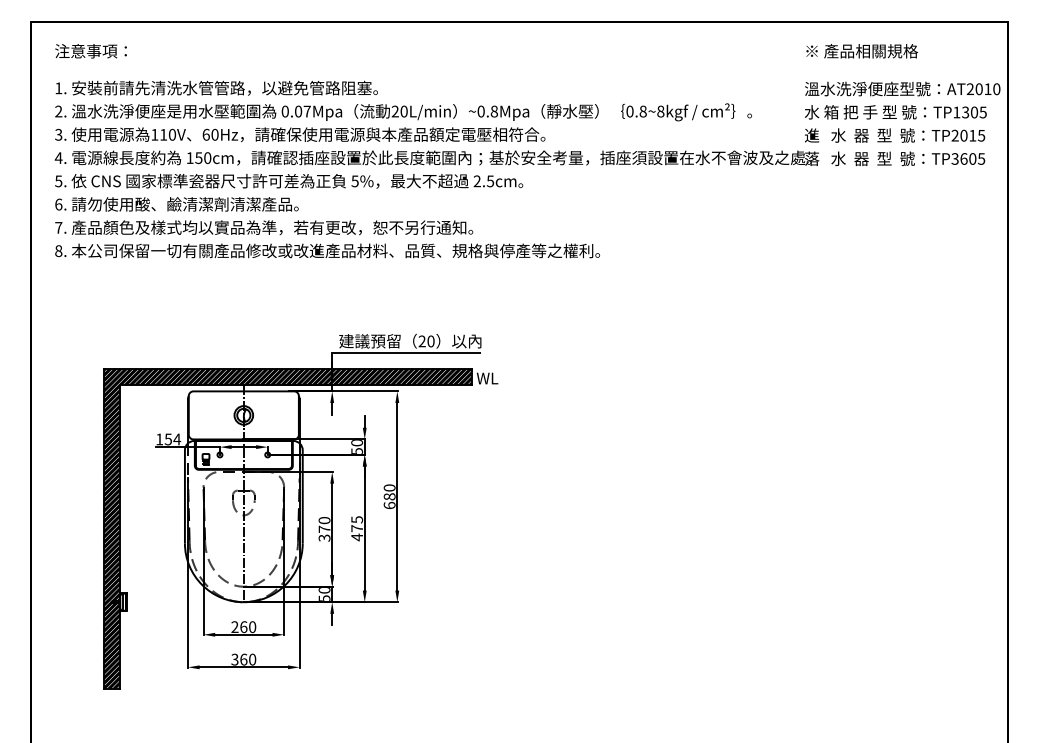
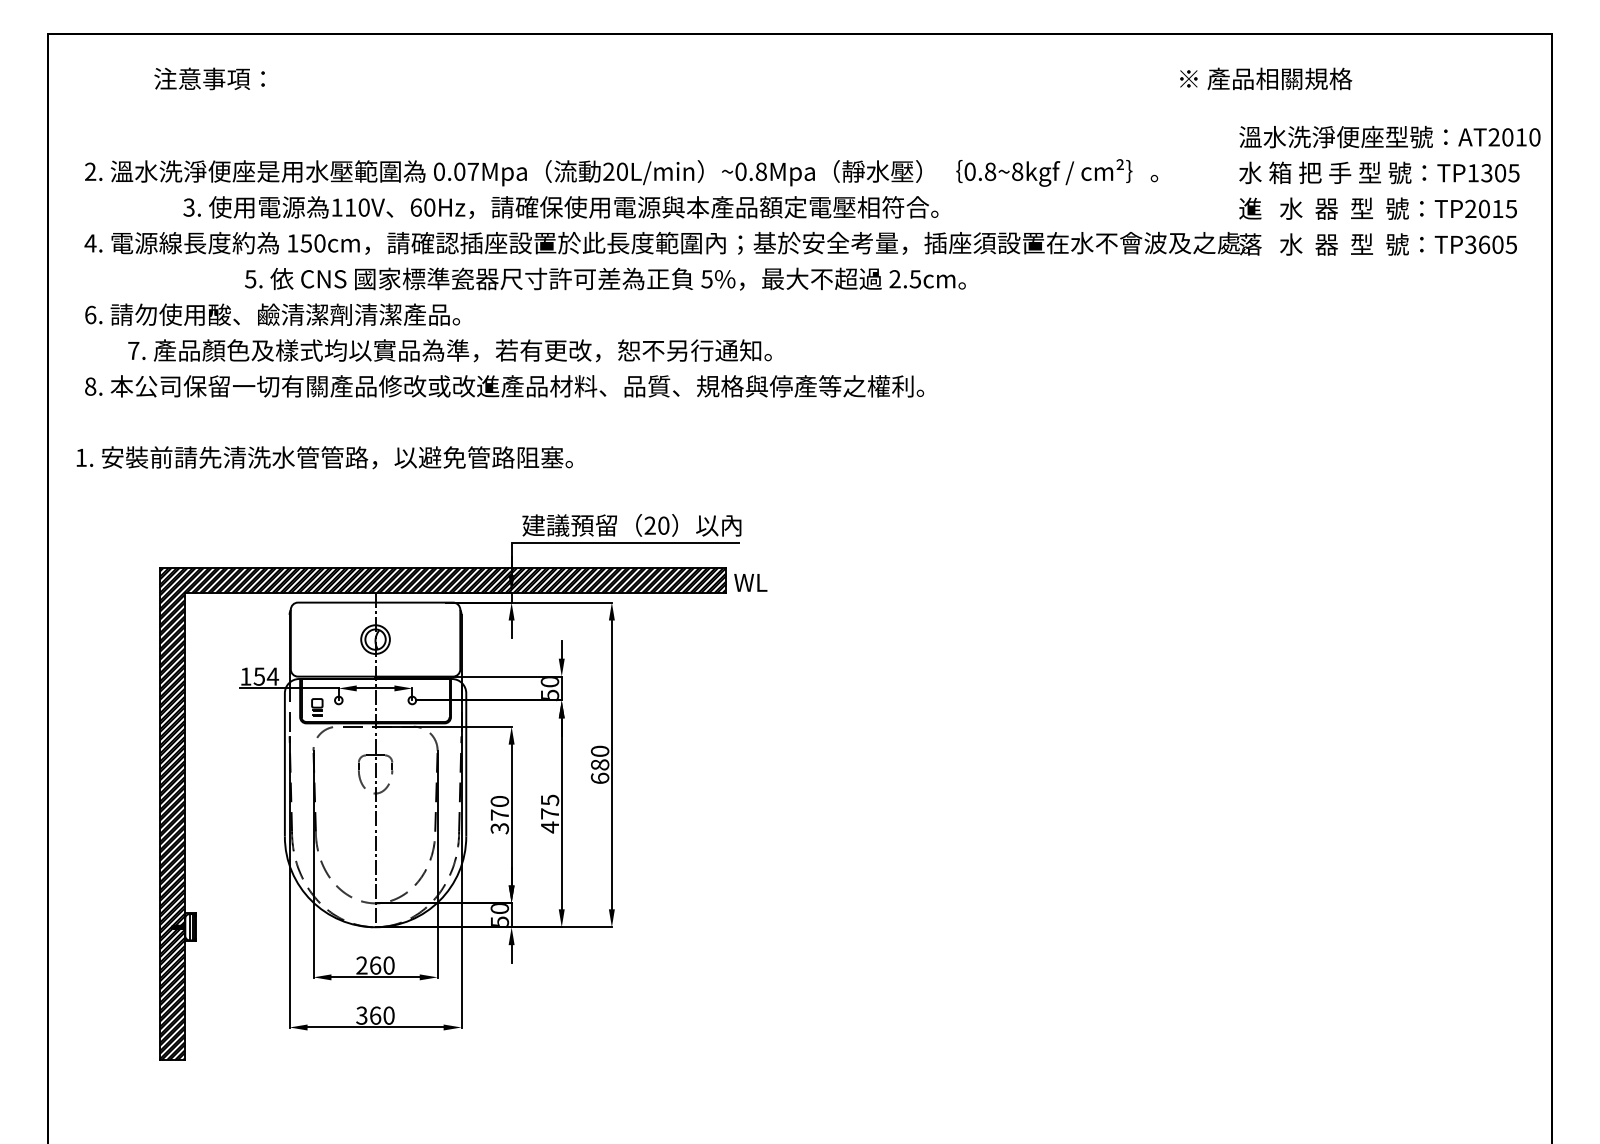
text: (90, 51) -> (208, 79), moved
text: (861, 51) -> (1264, 79), moved
text: (216, 87) -> (324, 456), moved
text: (300, 134) -> (561, 207), moved
text: (289, 180) -> (605, 277), moved
text: (264, 227) -> (450, 350), moved

